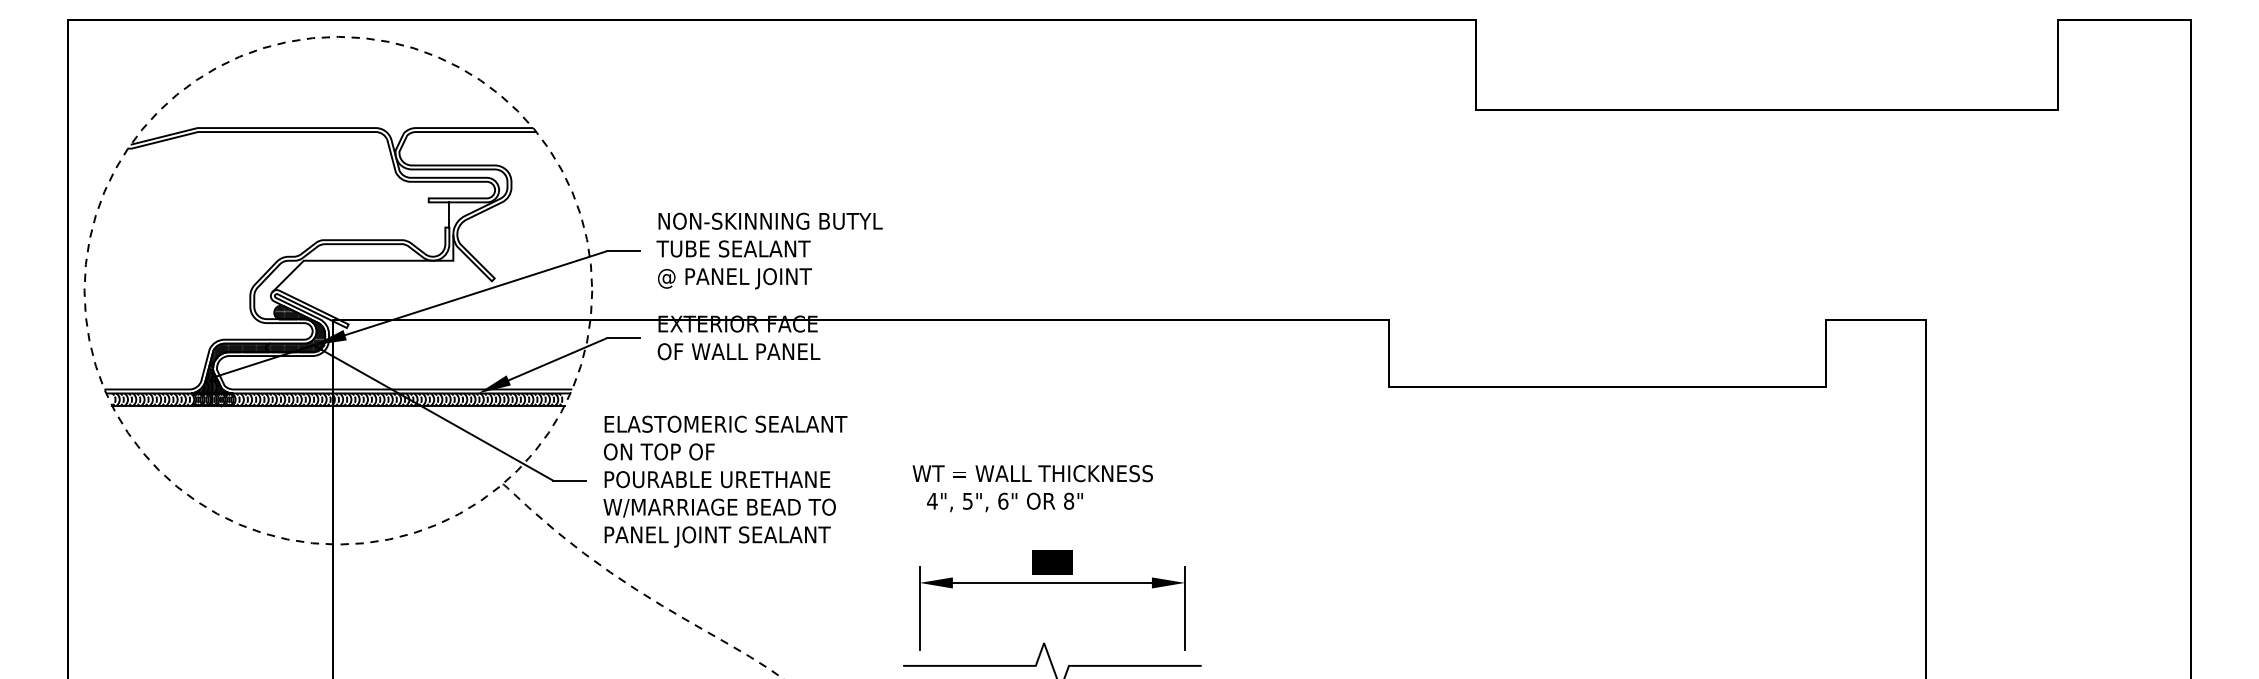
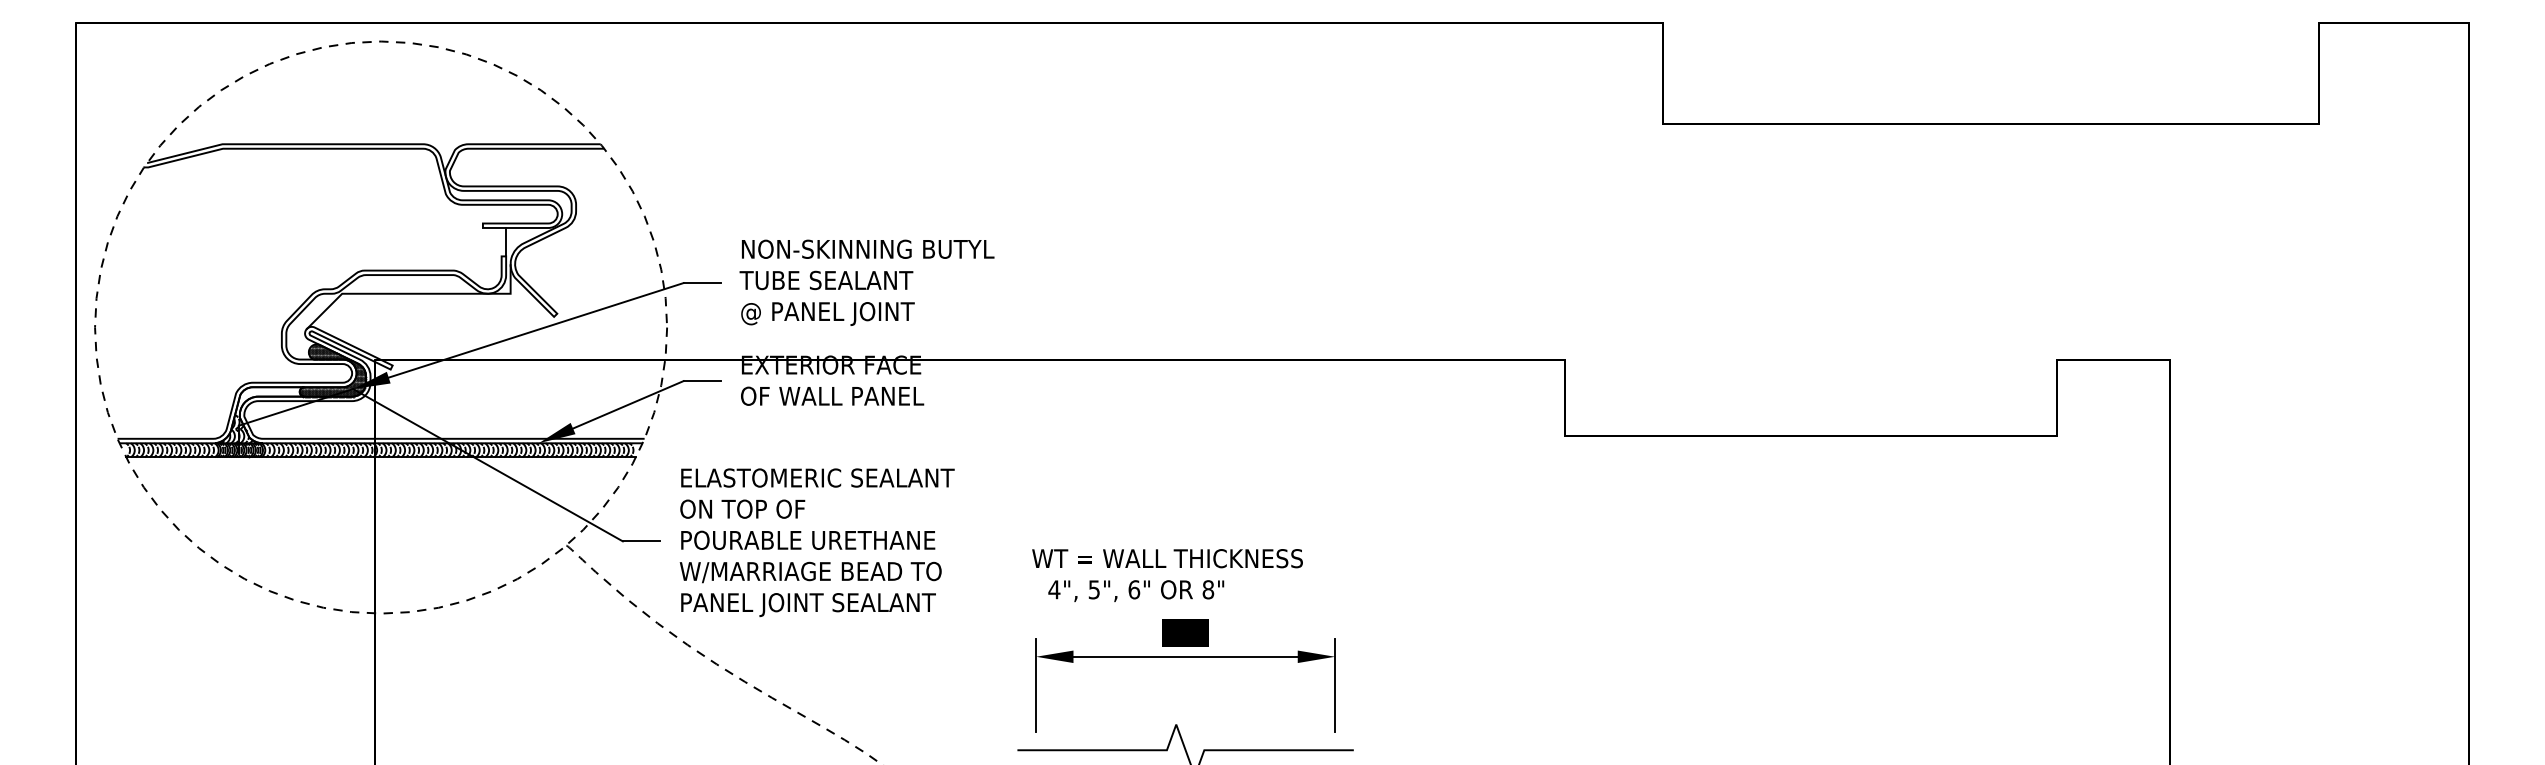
hatch: (229, 368) -> (258, 415), removed
text: (1032, 488) -> (1167, 575), moved

